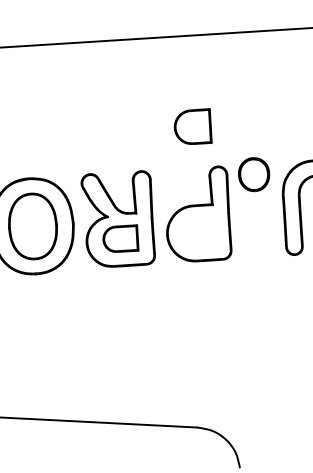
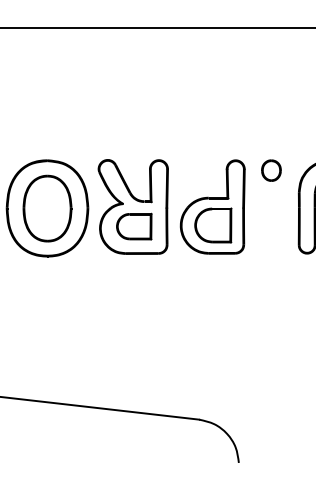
part: (193, 127) -> (213, 225), moved
part: (254, 174) -> (271, 170), size x0.62

